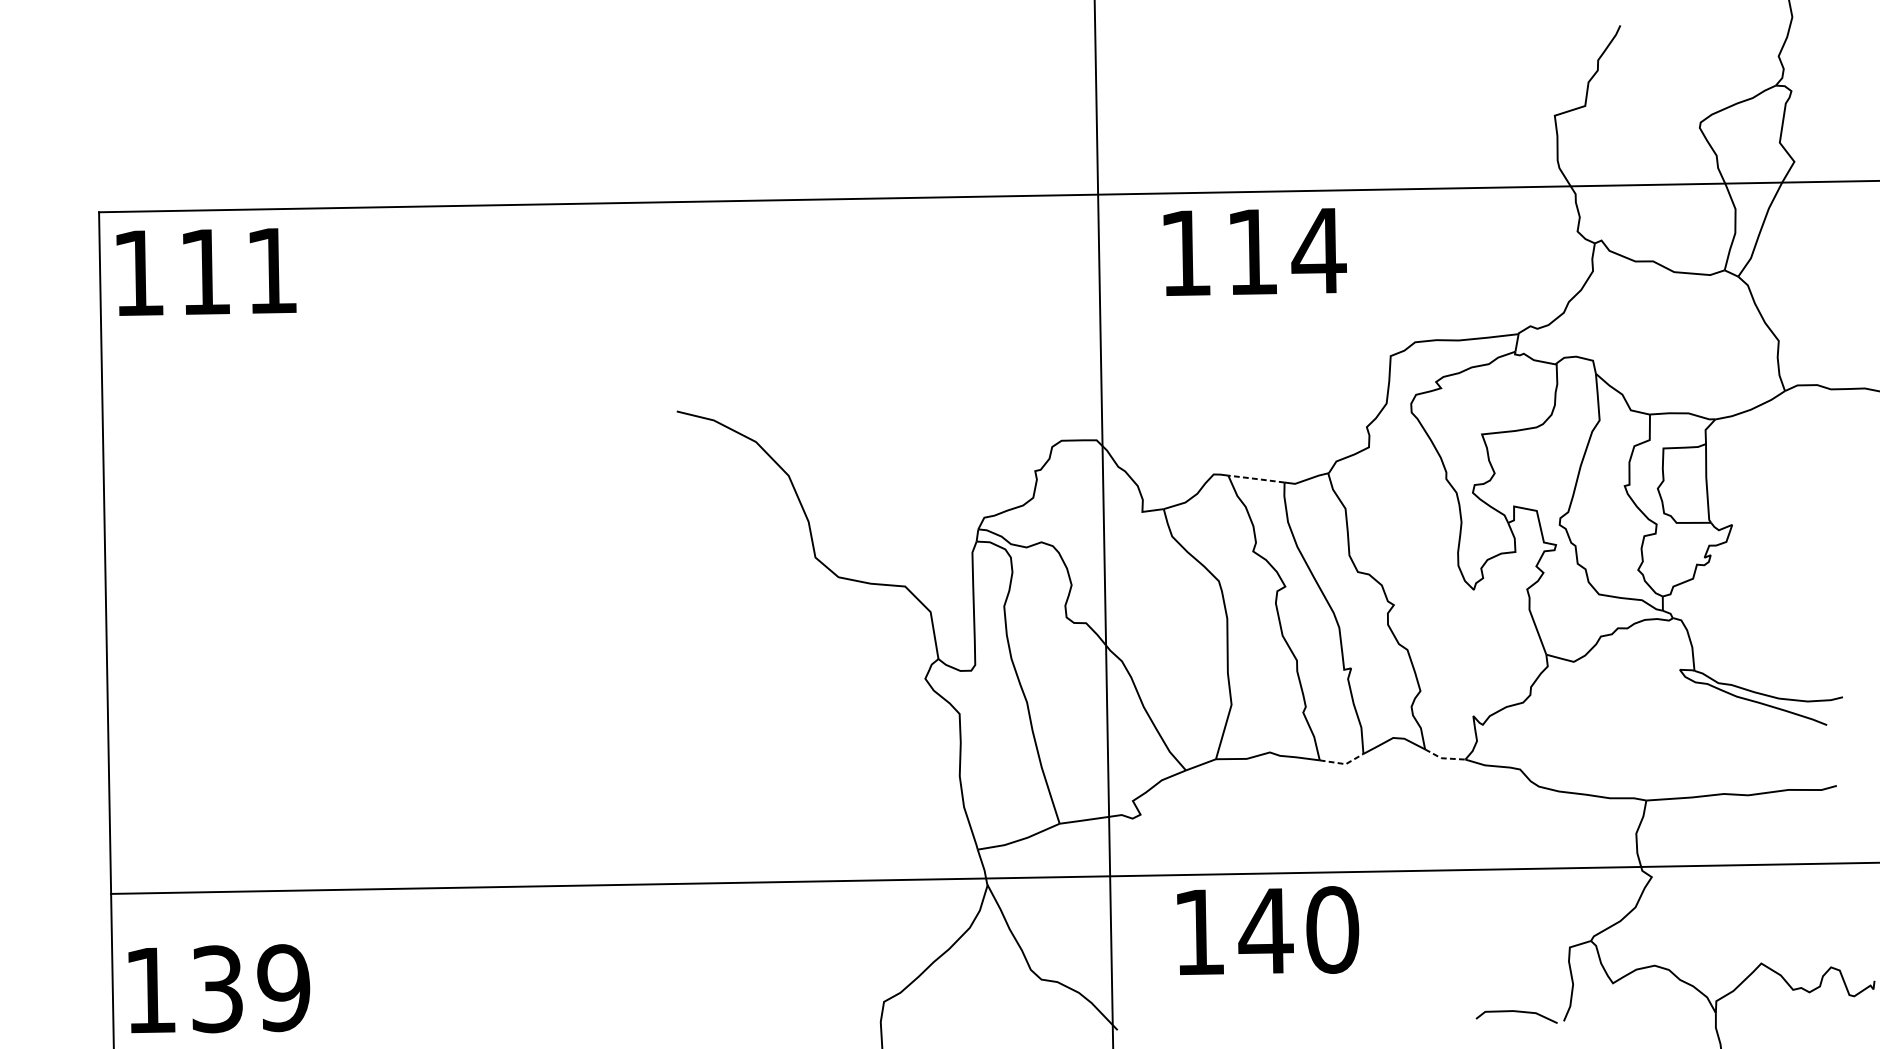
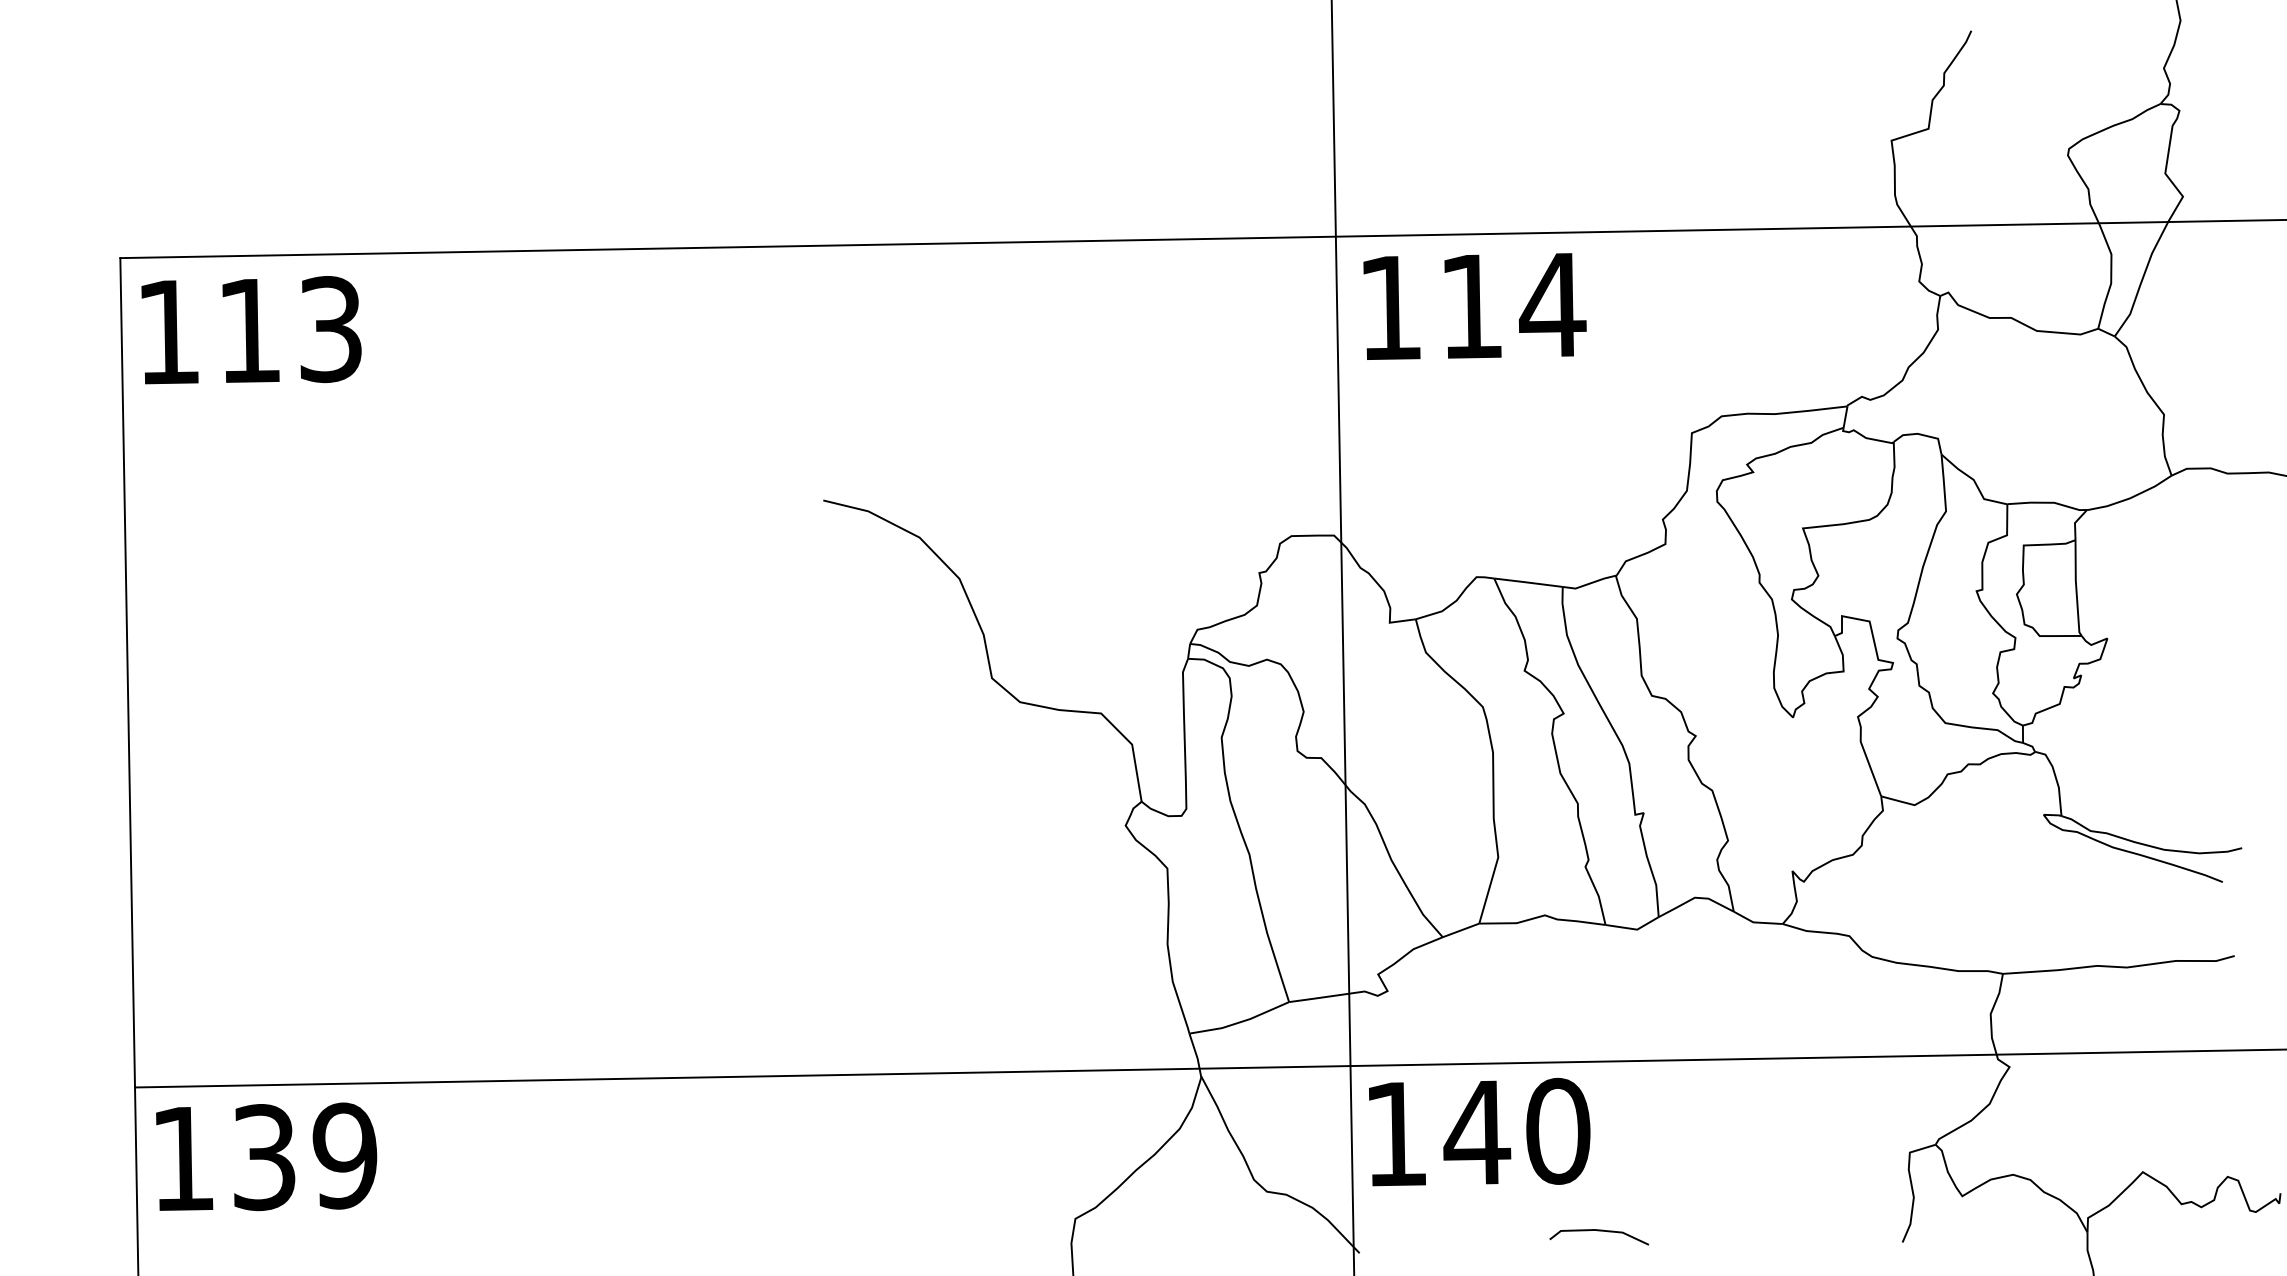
text: (1254, 252) -> (1474, 306), moved
text: (271, 270) -> (330, 329), 111 -> 113
line: (1255, 478) -> (1527, 582), dashed -> solid
line: (1443, 758) -> (1756, 922), dashed -> solid
line: (1343, 764) -> (1634, 929), dashed -> solid
text: (1267, 930) -> (1479, 1131), moved
text: (219, 988) -> (266, 1156), moved
line: (1516, 1012) -> (1599, 1231), moved

